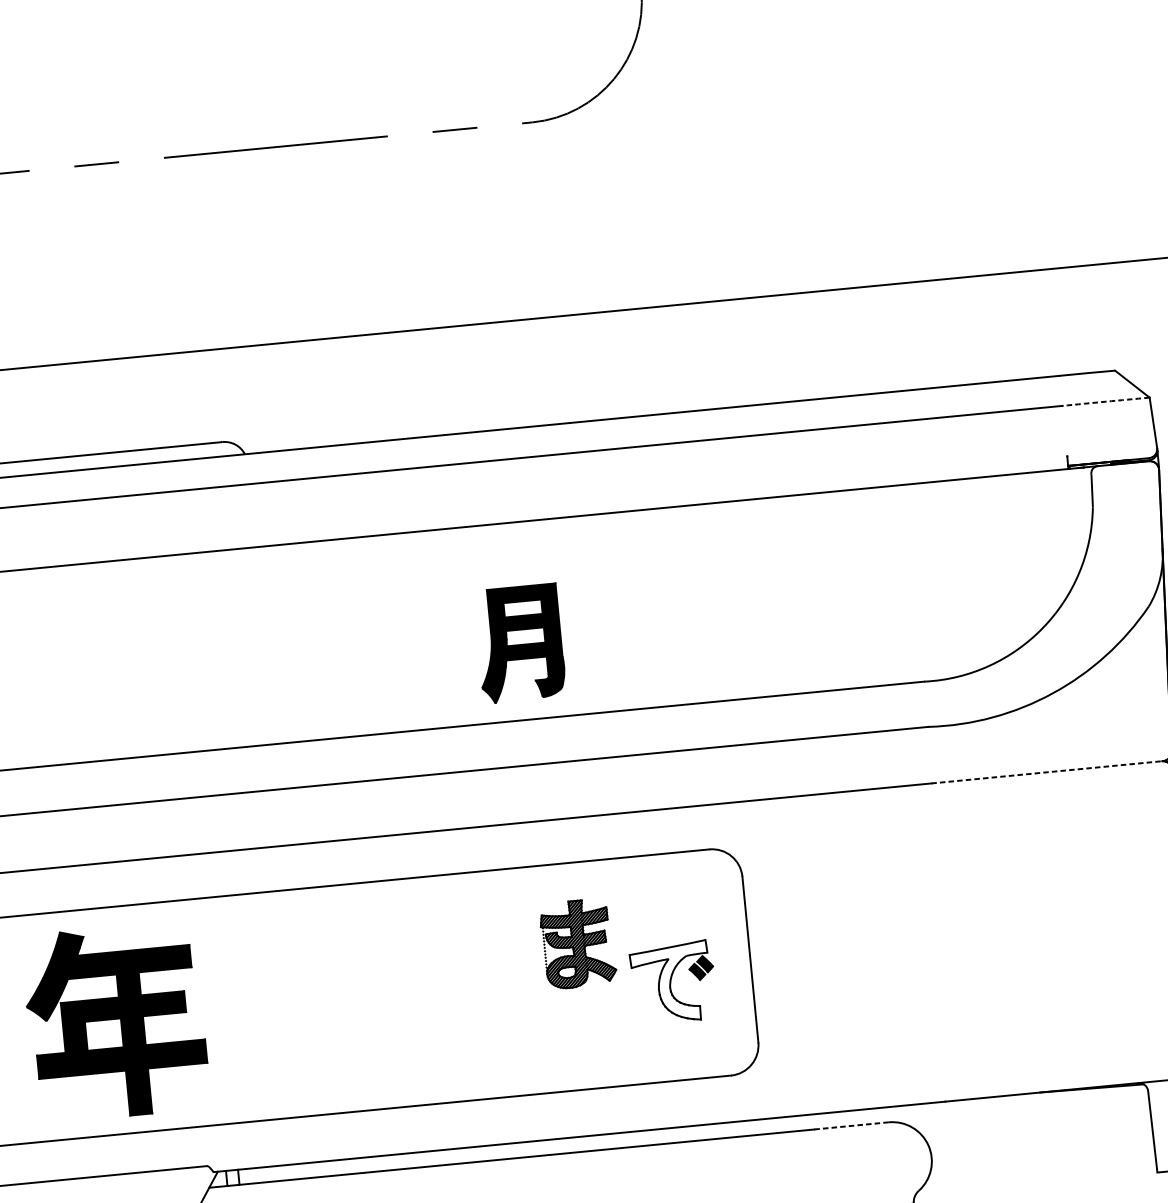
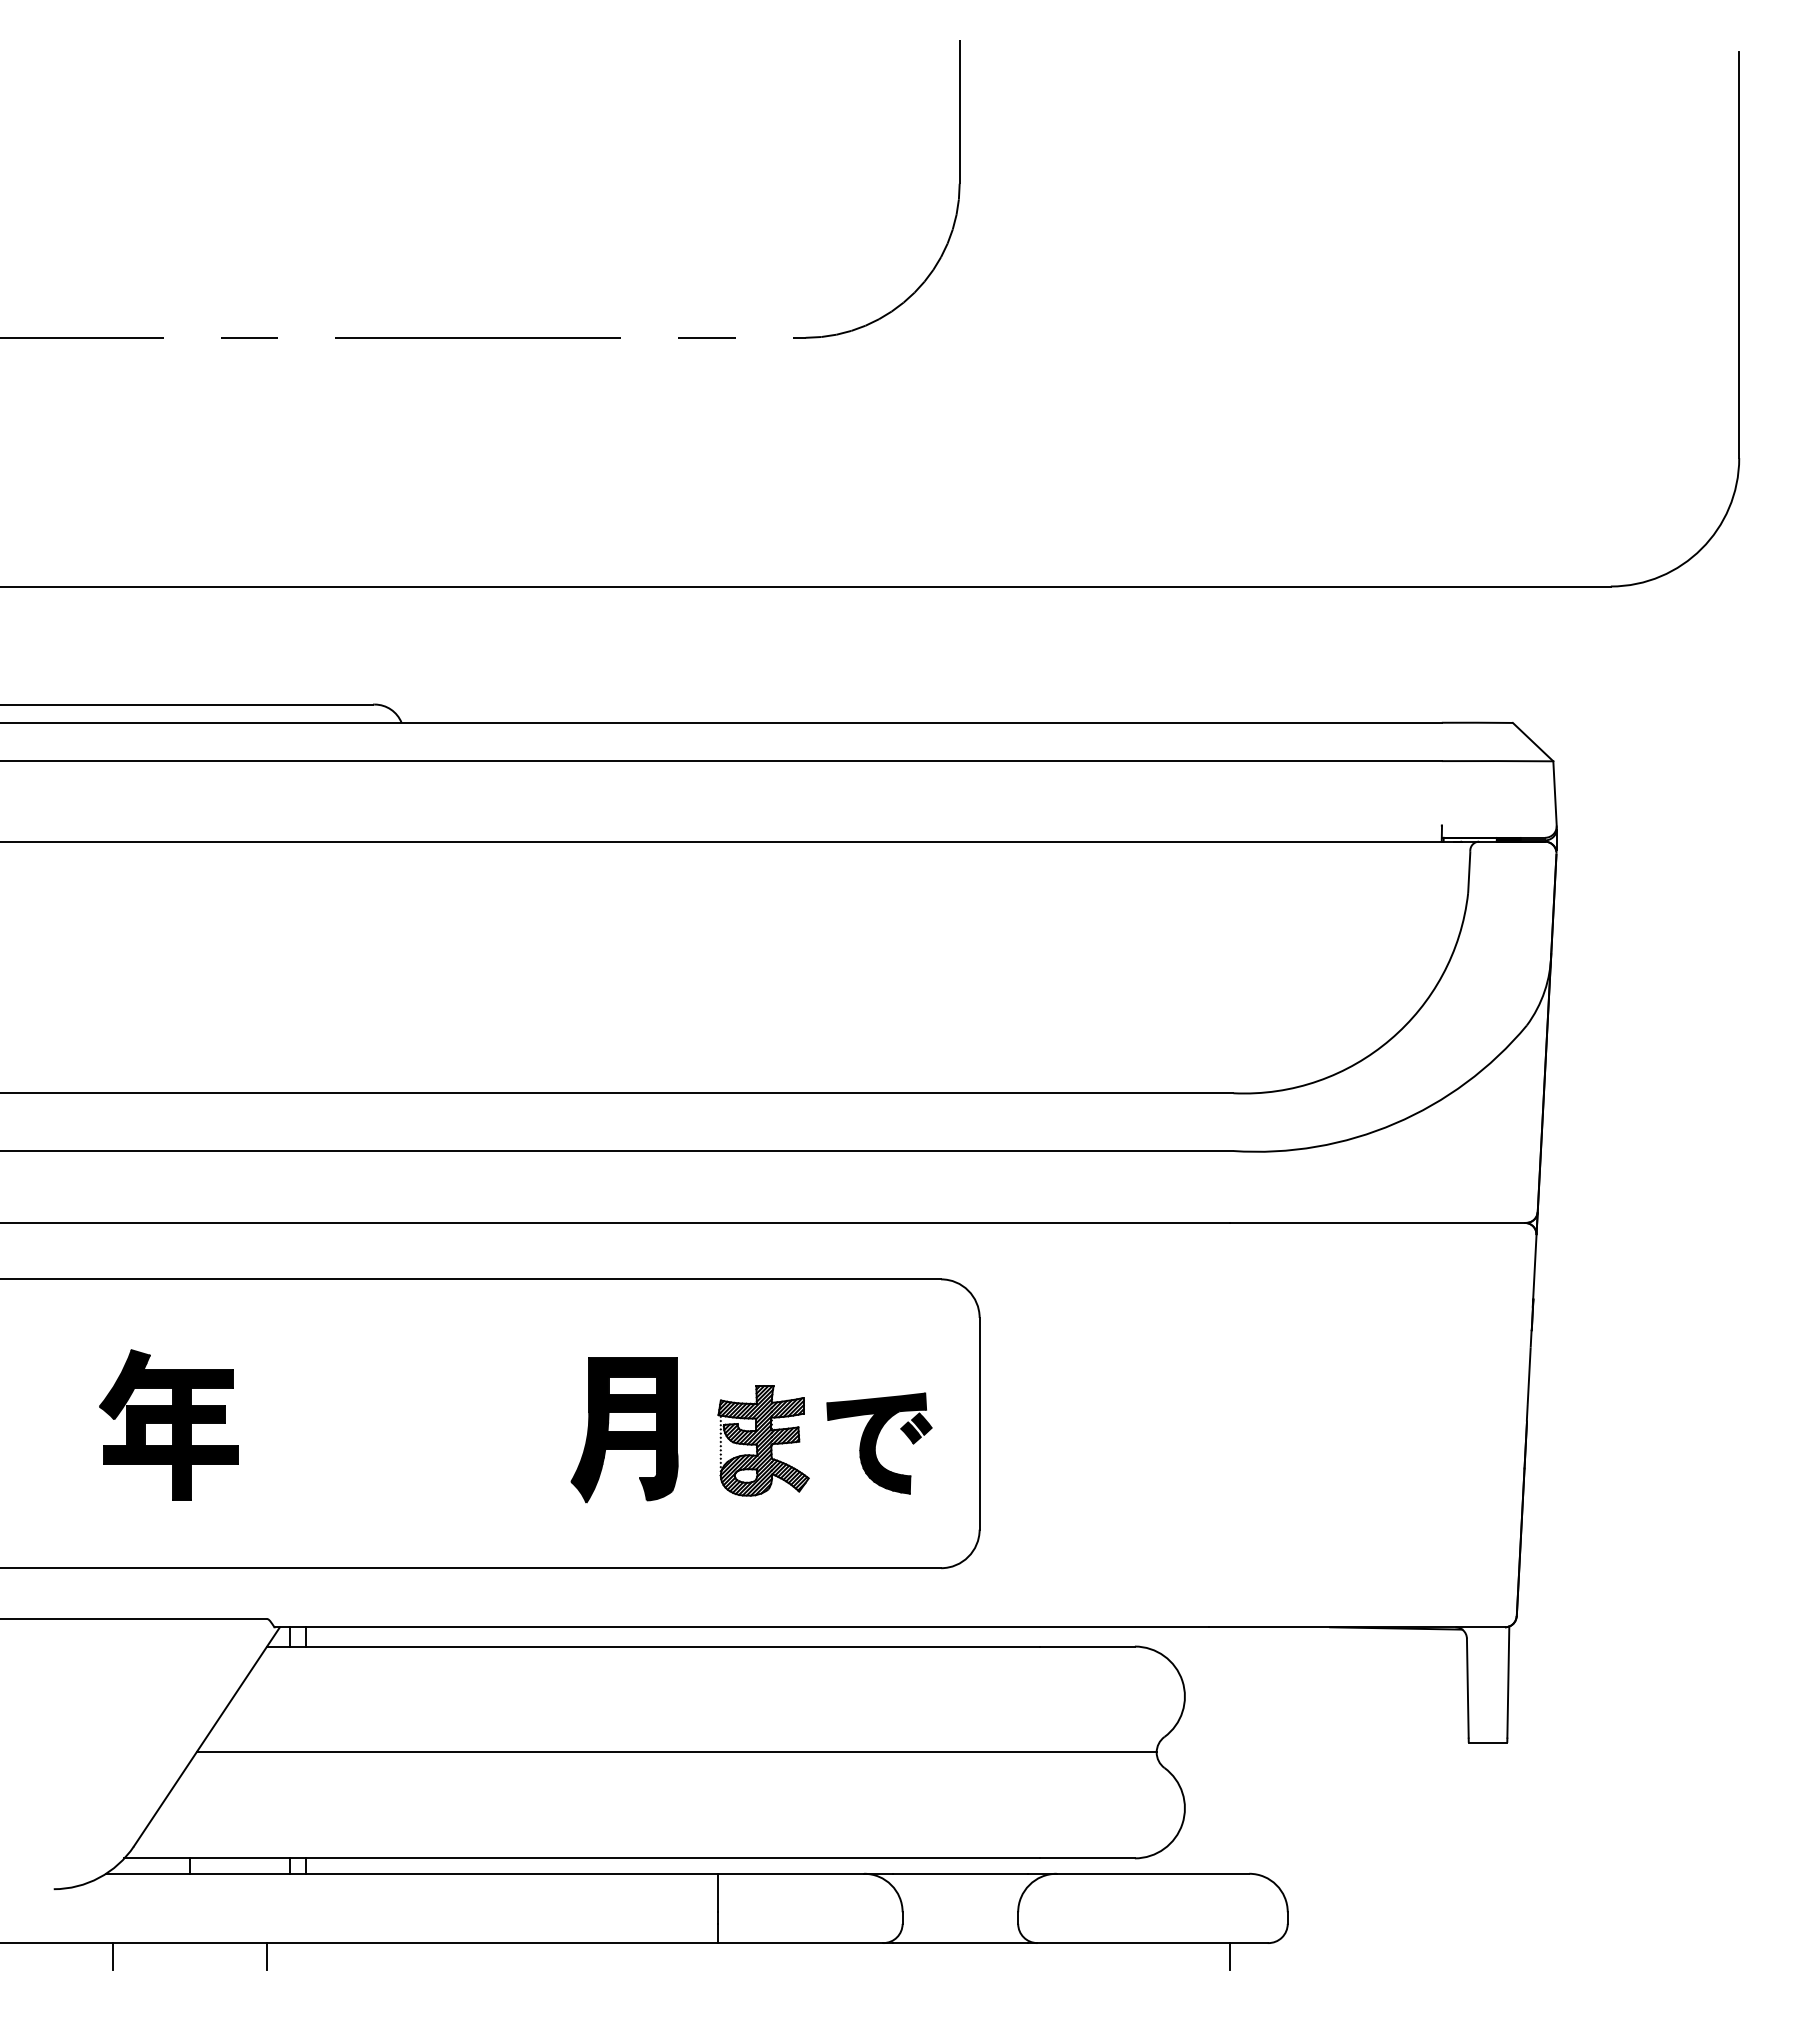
arc: (1105, 402) -> (1497, 761), dashed -> solid
part: (519, 644) -> (624, 1430), moved
line: (1047, 771) -> (1378, 1222), dashed -> solid
part: (578, 943) -> (763, 1440), moved
fill: (671, 982) -> (876, 1443), added
part: (115, 1021) -> (168, 1424), size x0.62
line: (851, 1125) -> (1087, 1646), dashed -> solid

